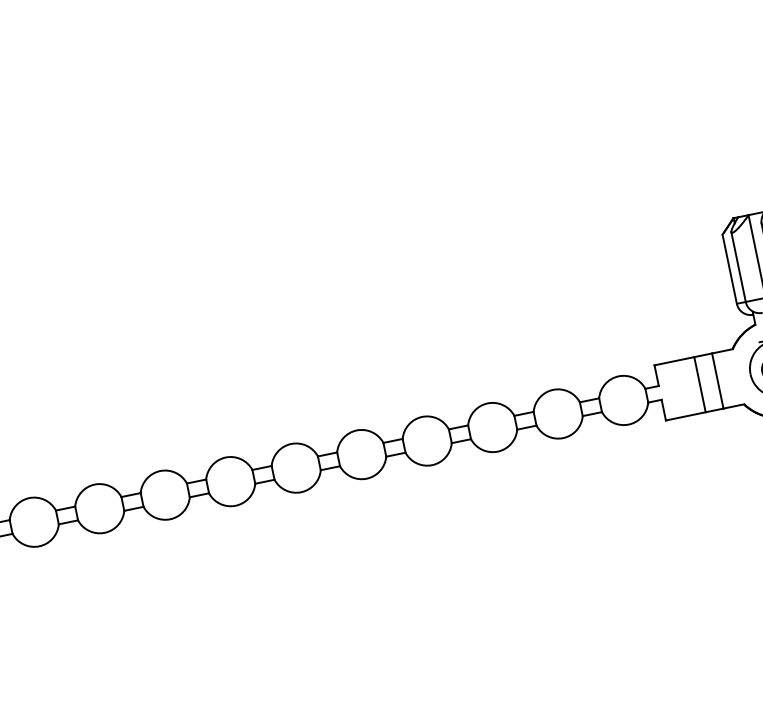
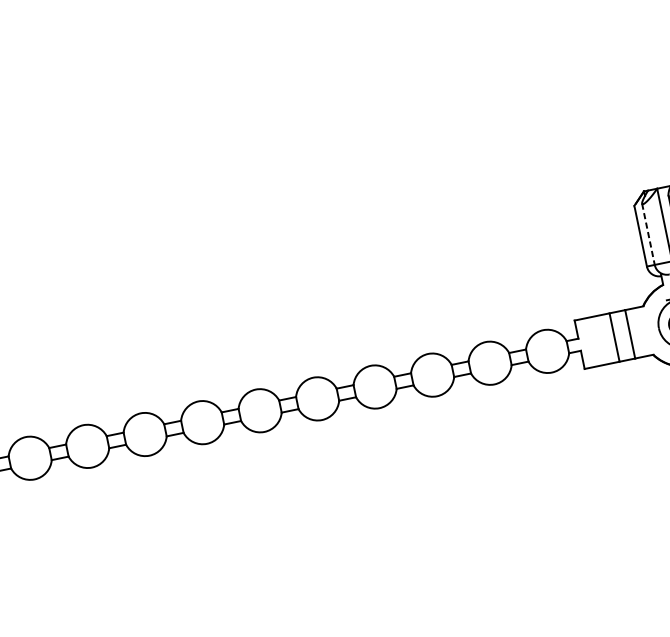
line: (738, 267) -> (648, 234), solid -> dashed

